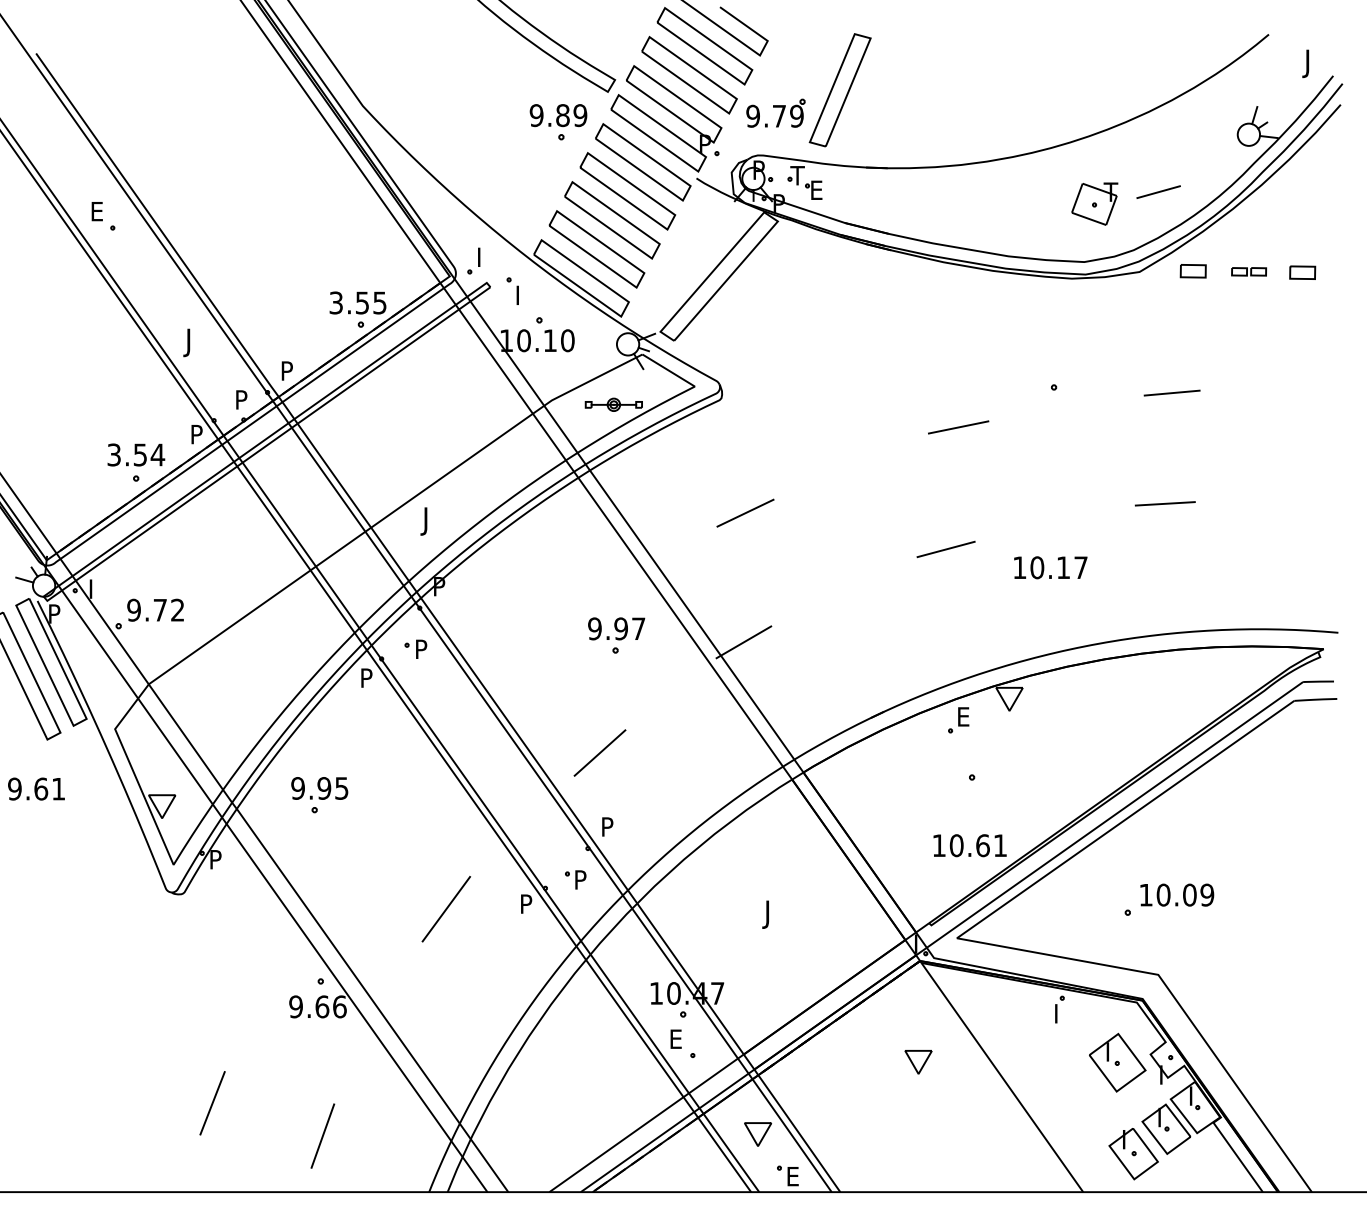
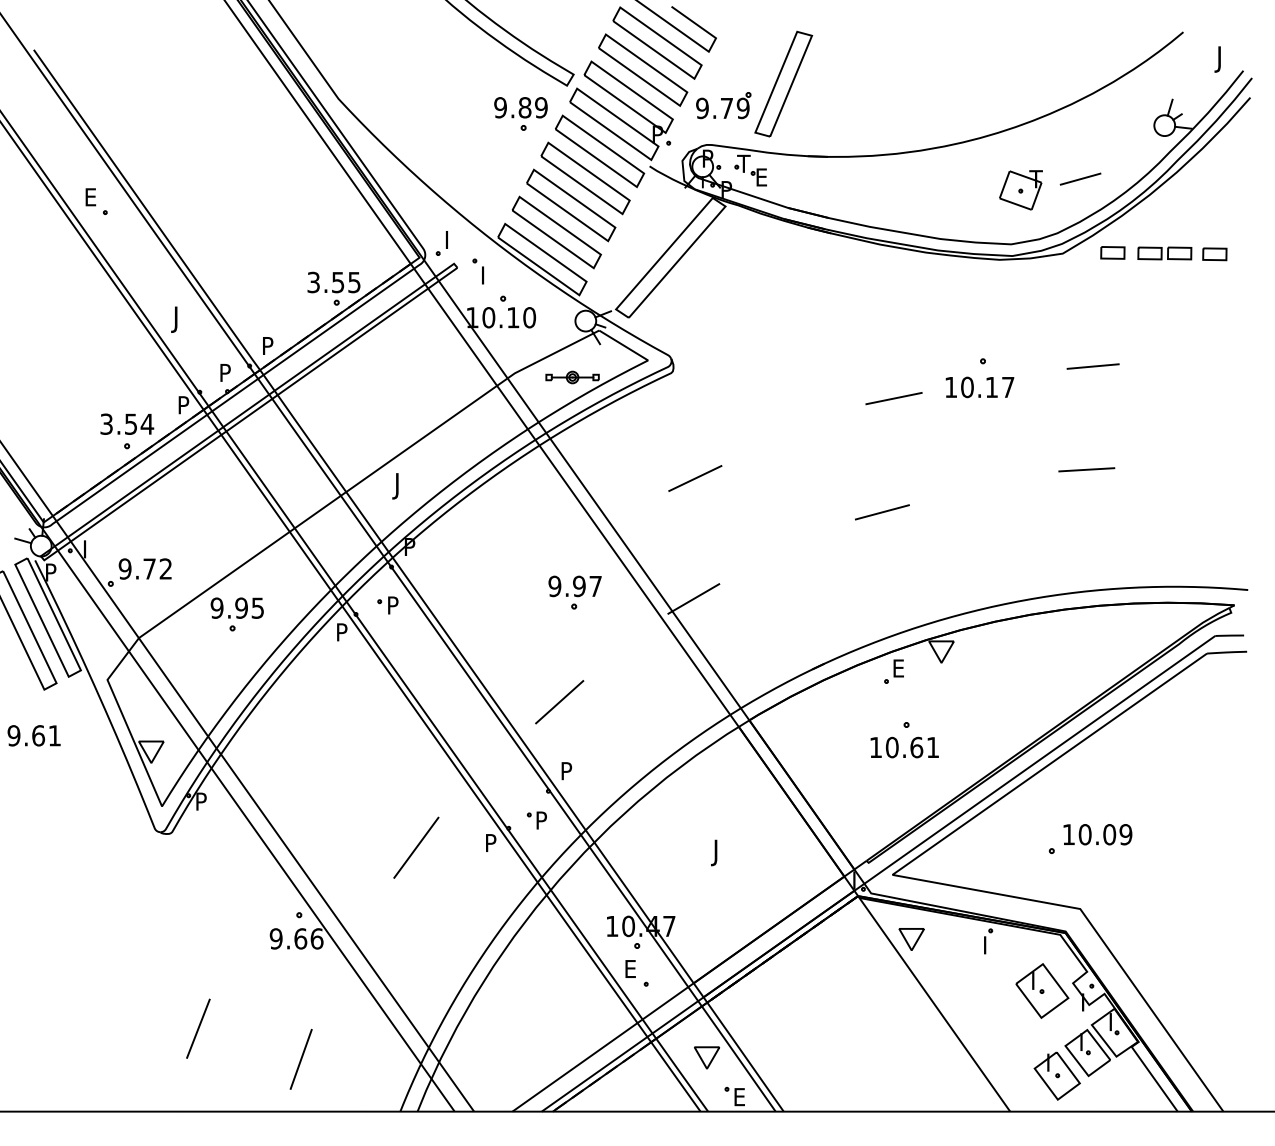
part: (1248, 271) -> (1164, 253), size x1.67
text: (1050, 567) -> (979, 387), moved
part: (318, 795) -> (236, 614), moved
text: (969, 845) -> (904, 747), moved
part: (918, 1062) -> (911, 939), moved

